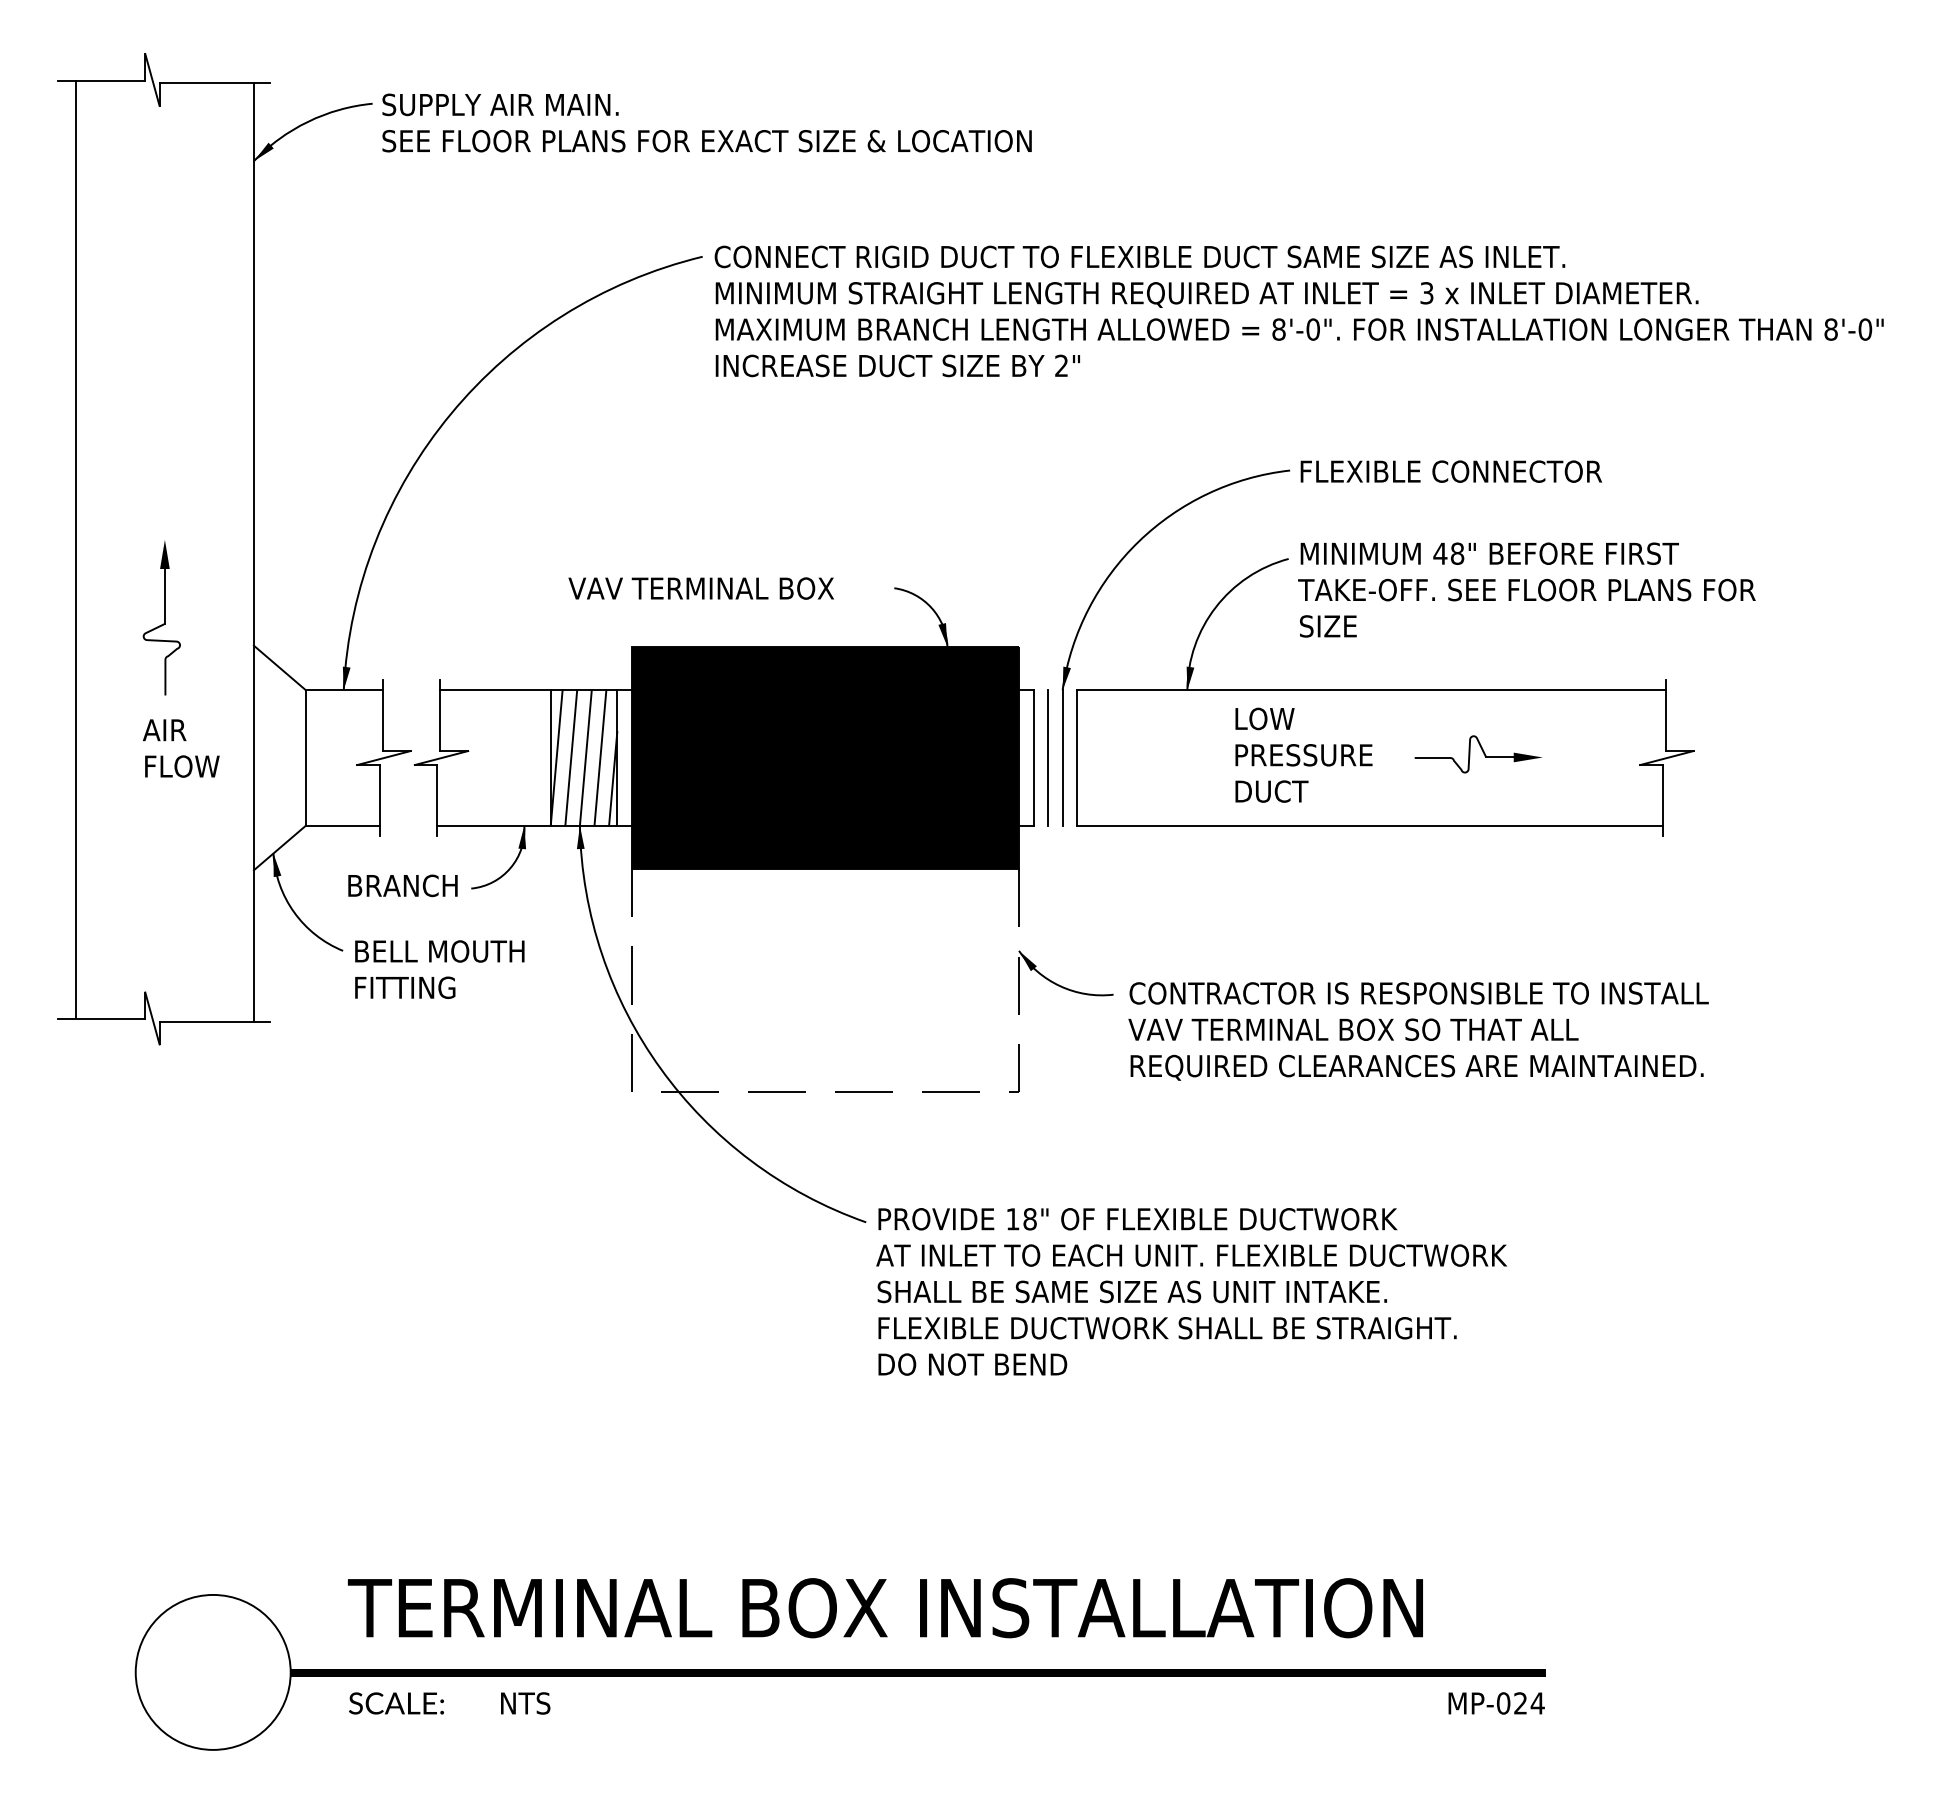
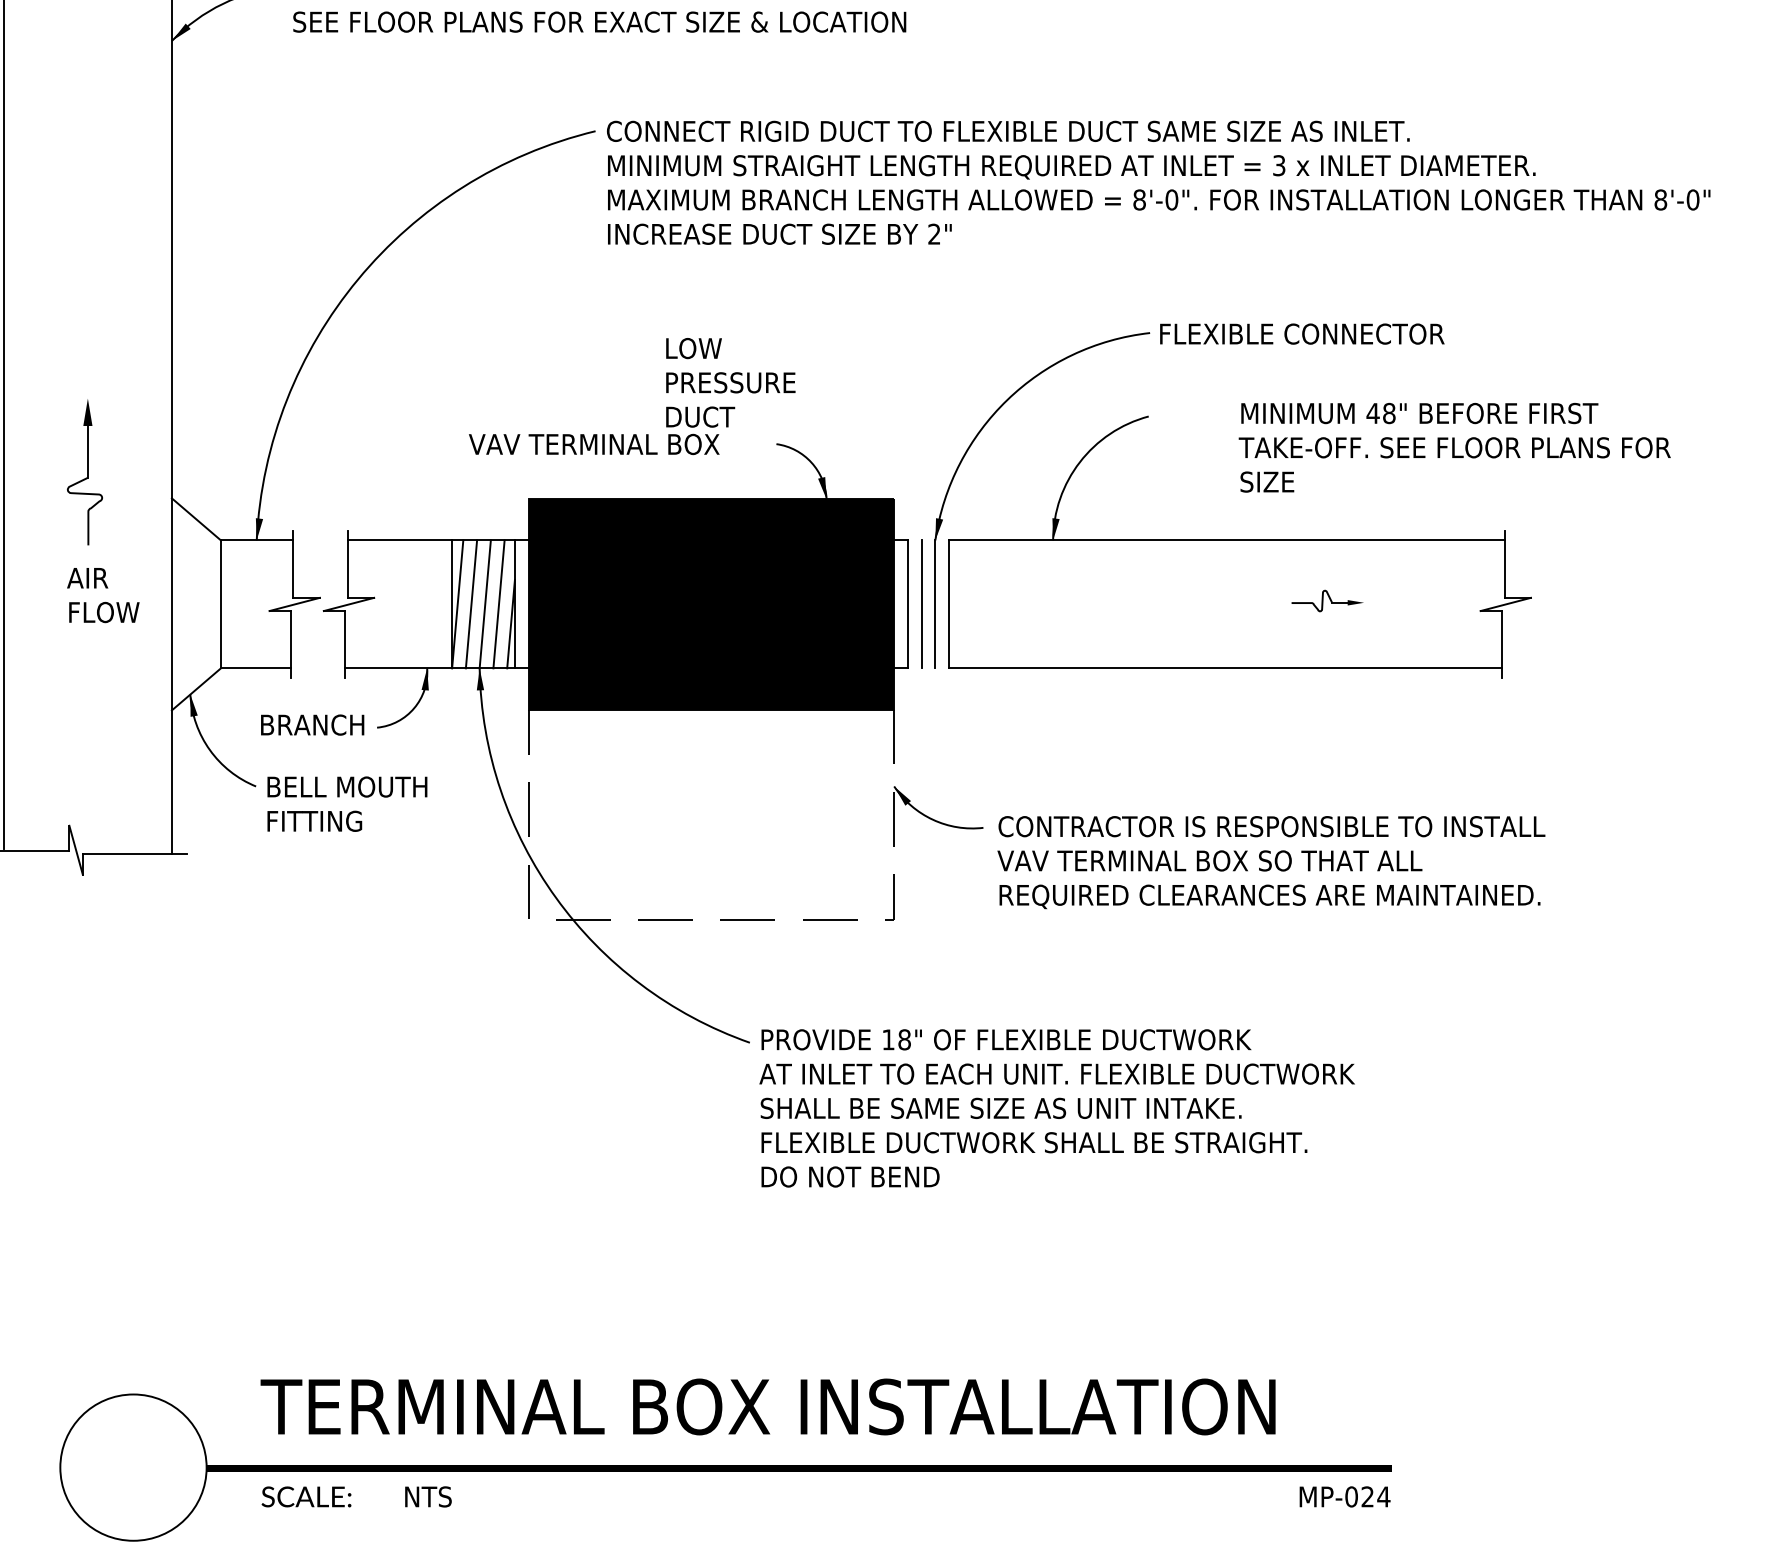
text: (1526, 589) -> (1454, 447), moved
text: (1303, 754) -> (730, 382), moved
part: (1477, 754) -> (1326, 601), size x0.6

